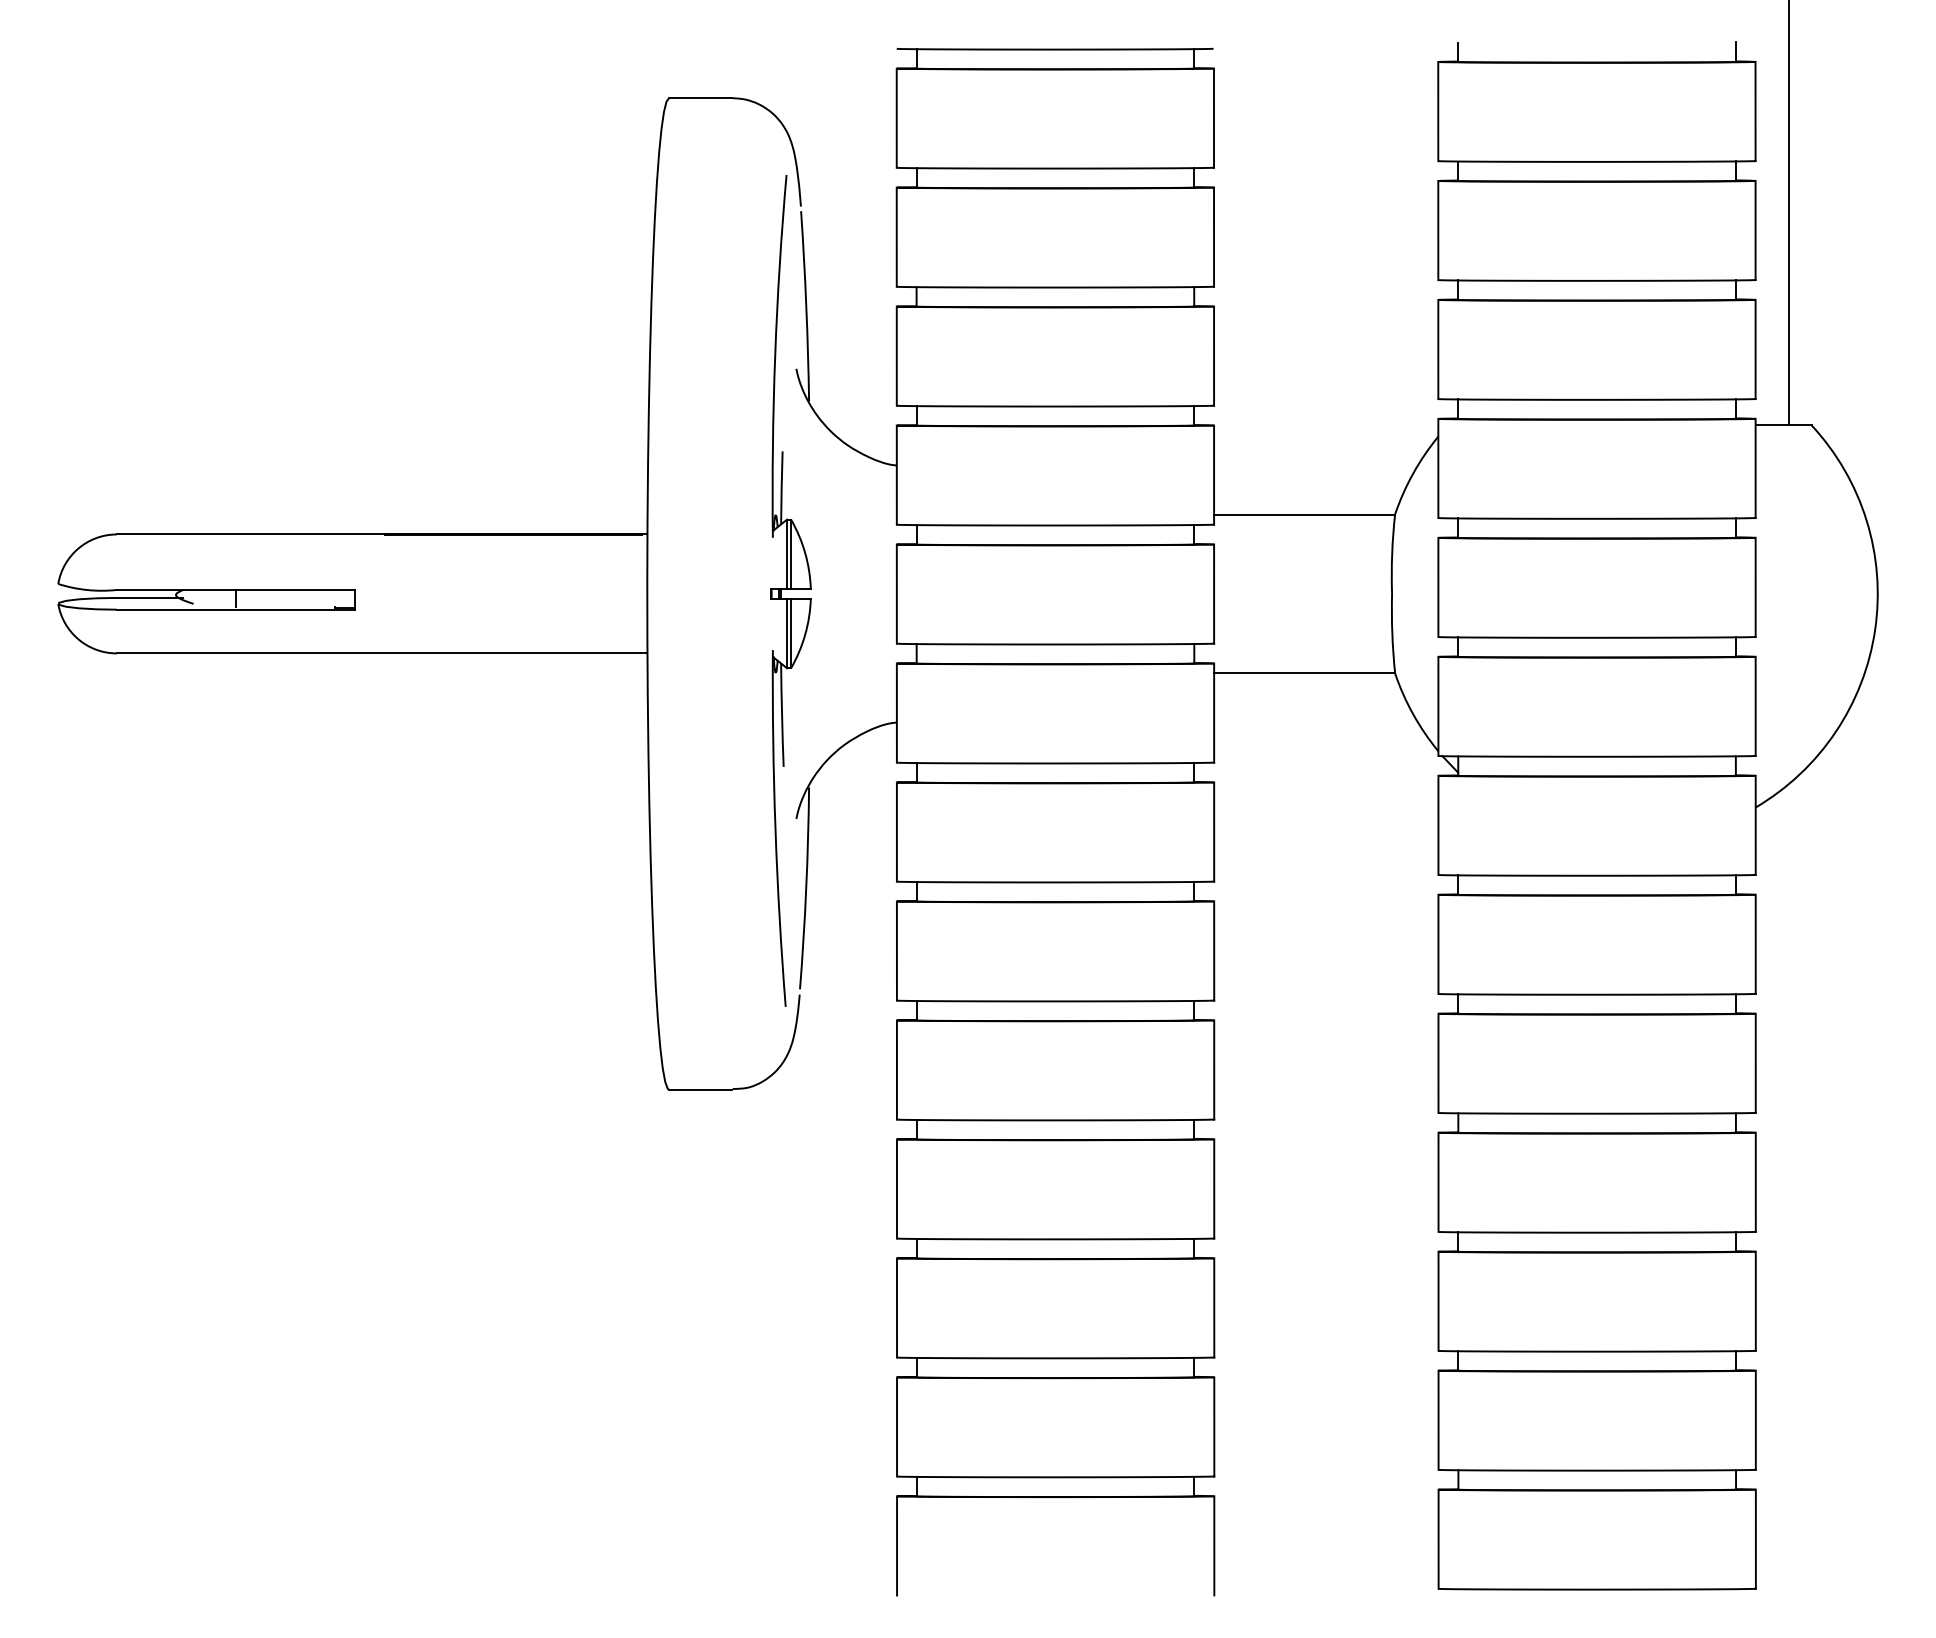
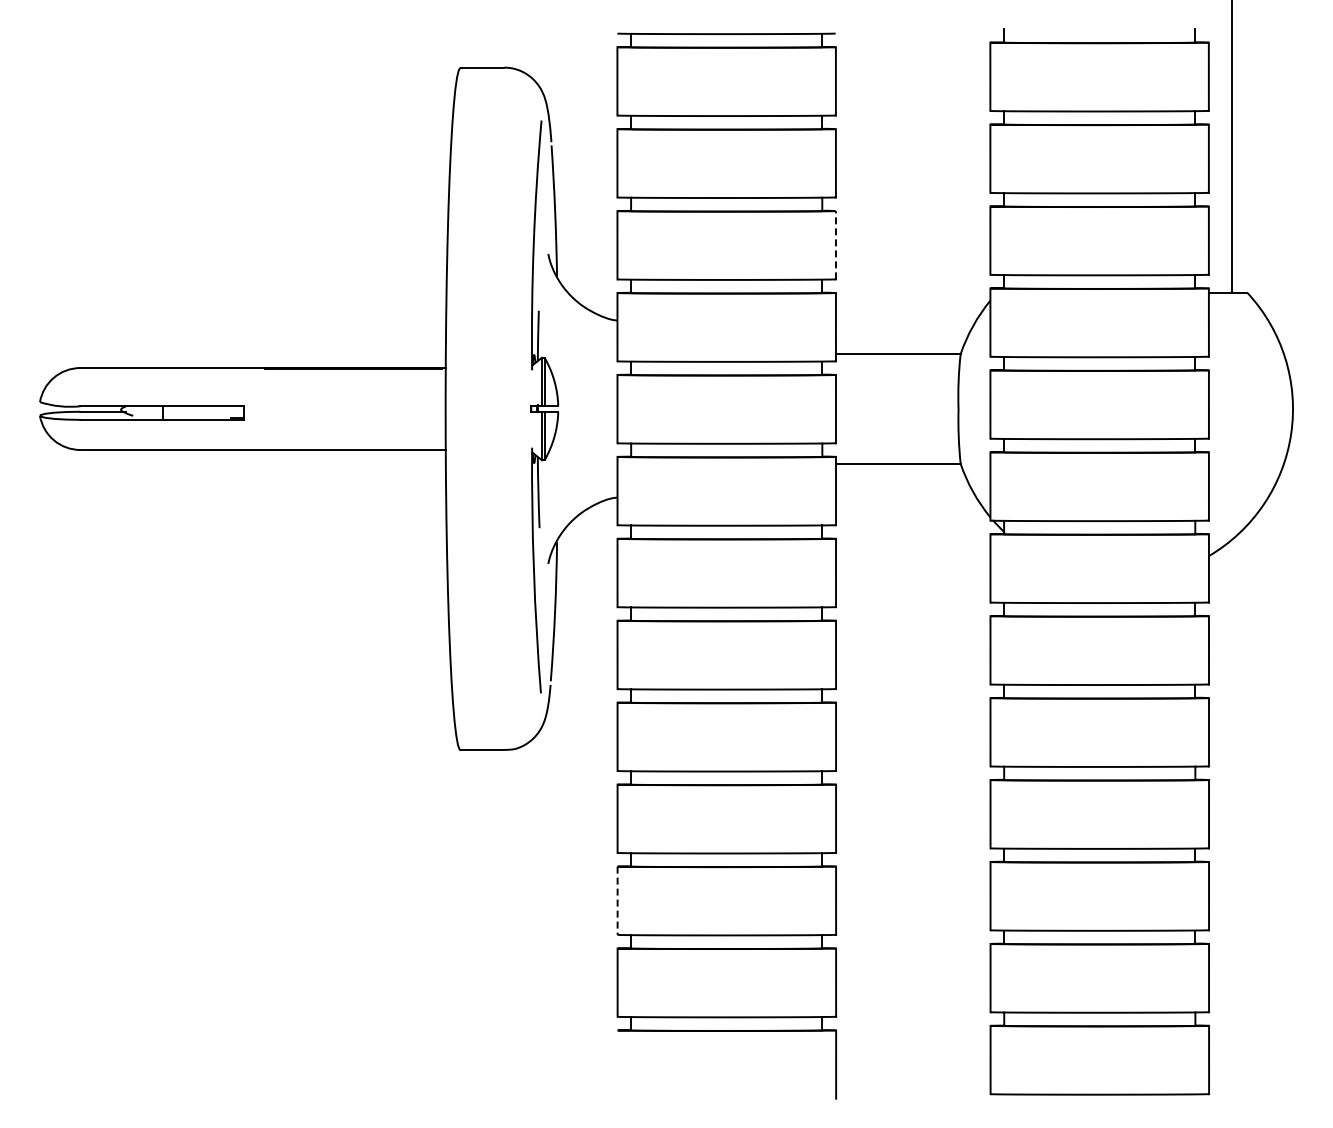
line: (1213, 355) -> (835, 244), solid -> dashed
line: (896, 1309) -> (617, 901), solid -> dashed
line: (896, 1545) -> (617, 1064), removed

